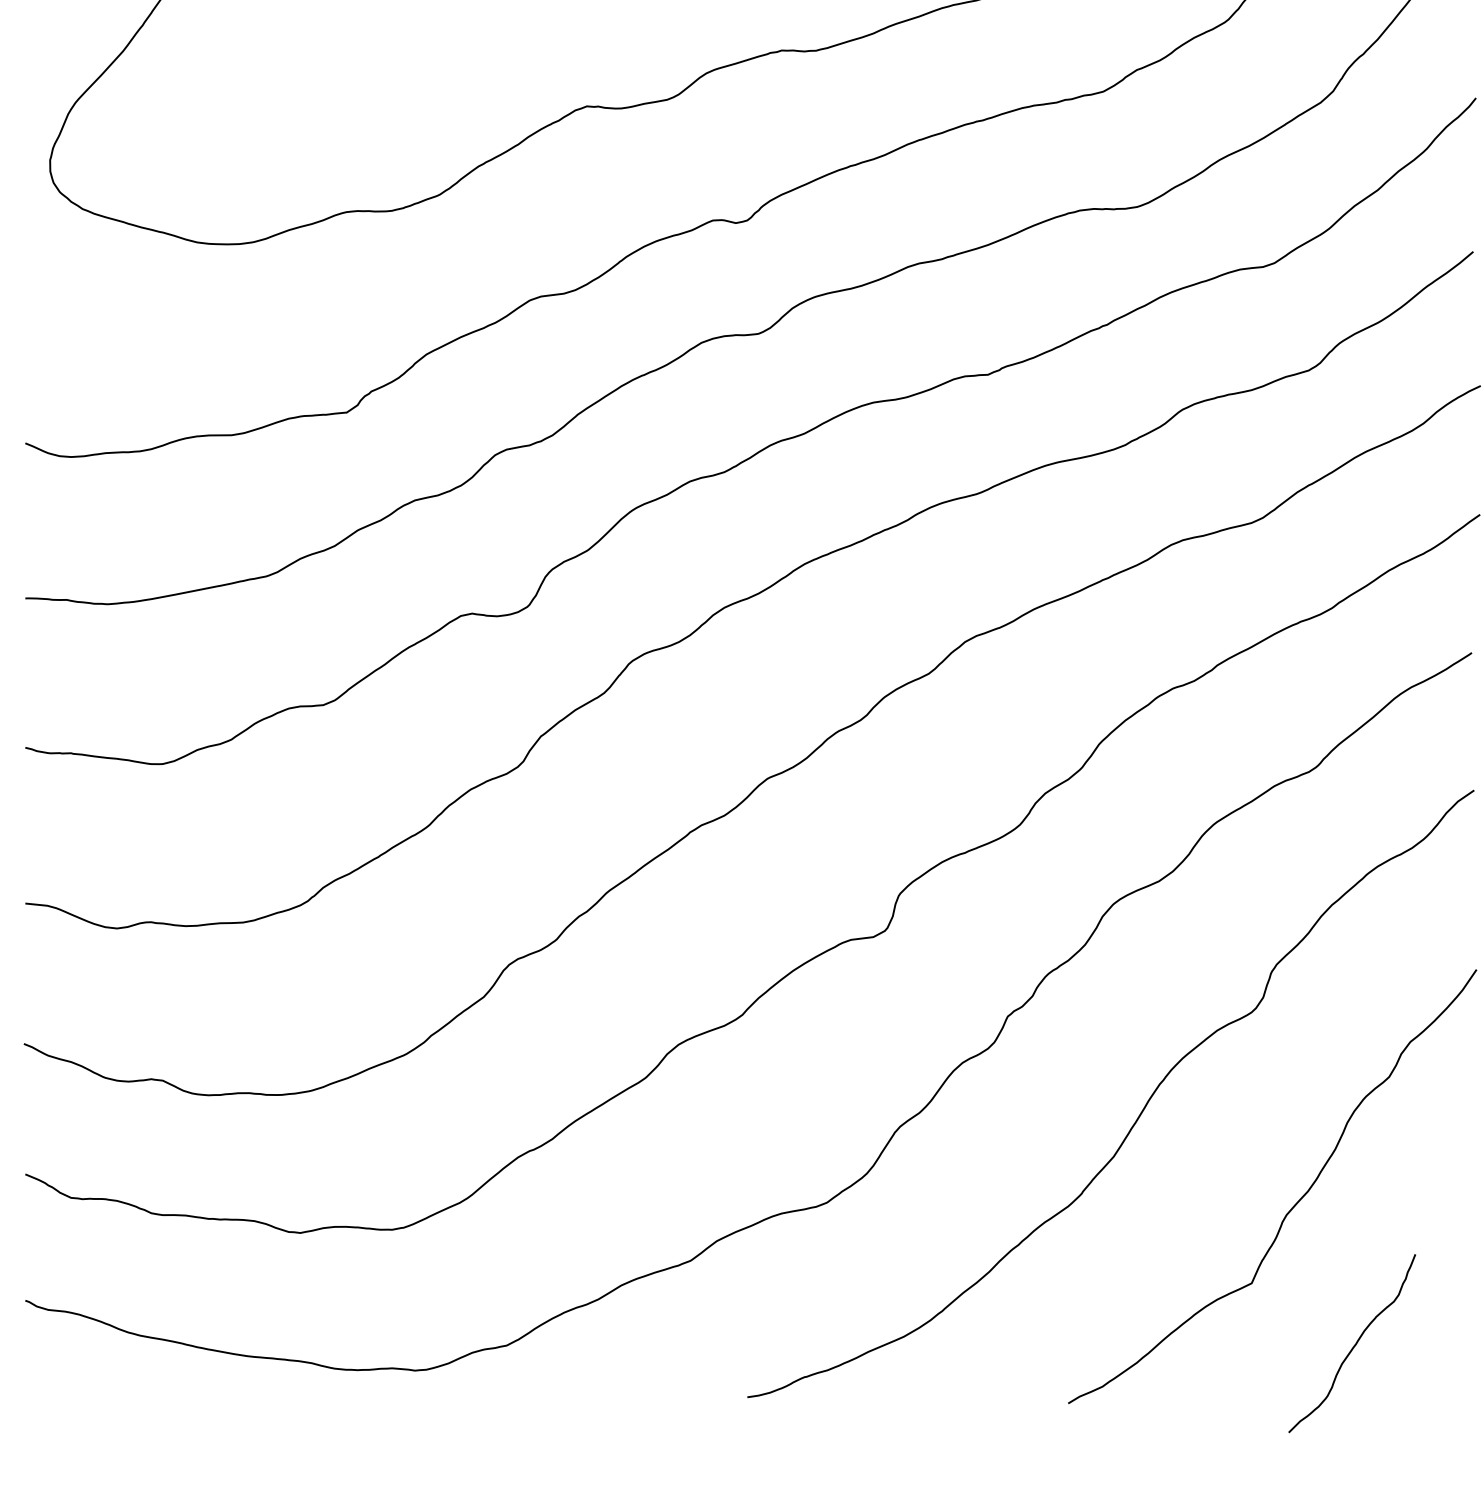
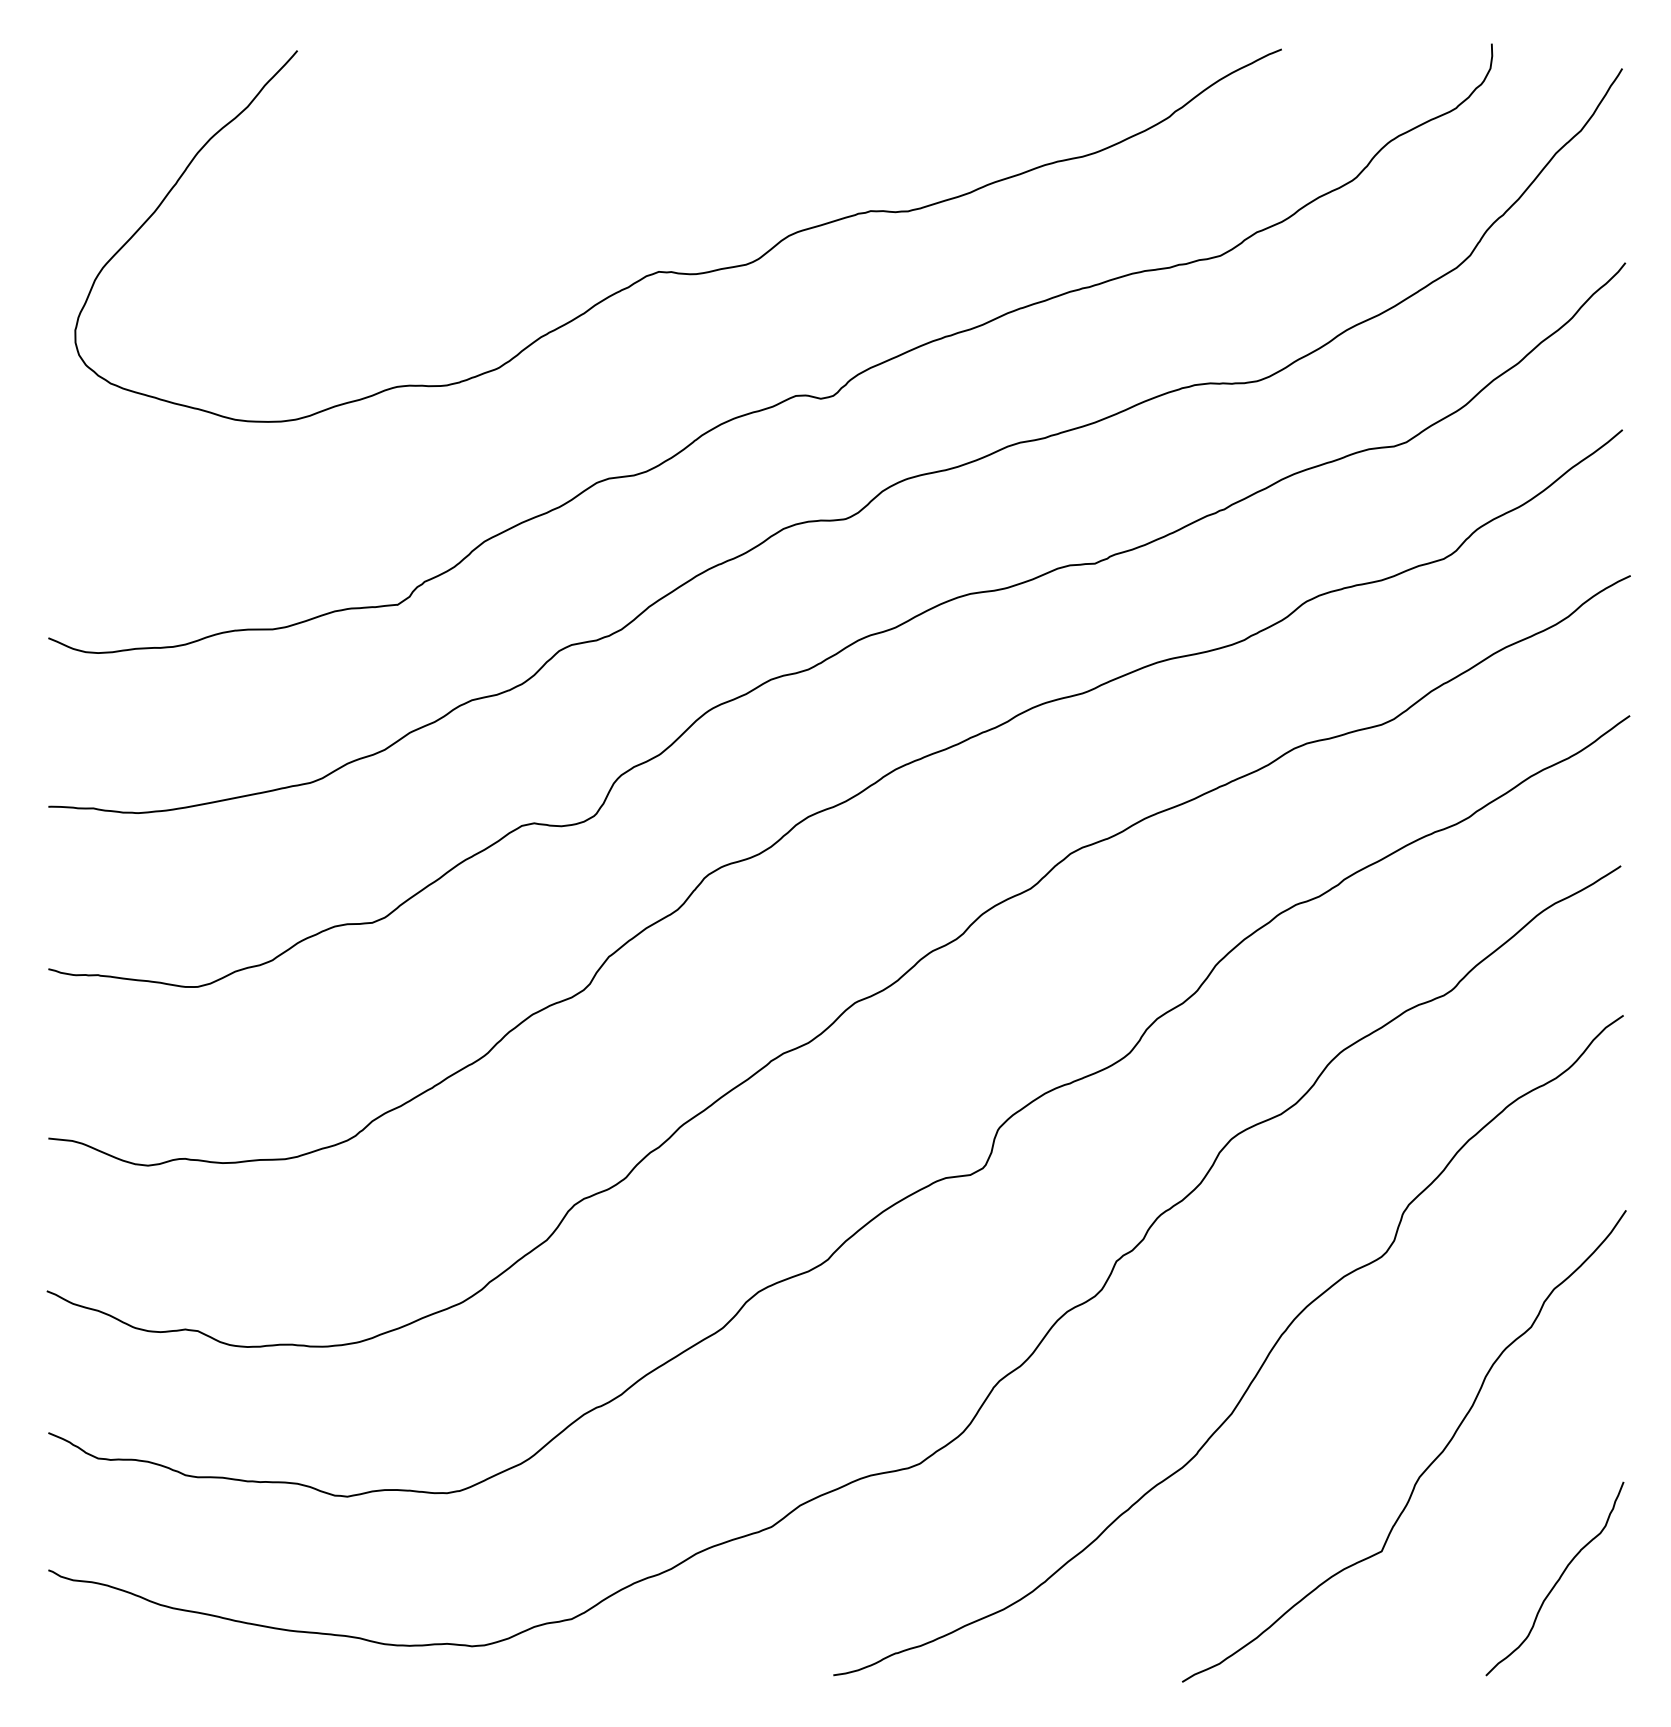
curve: (1354, 1344) -> (1557, 1579), moved

